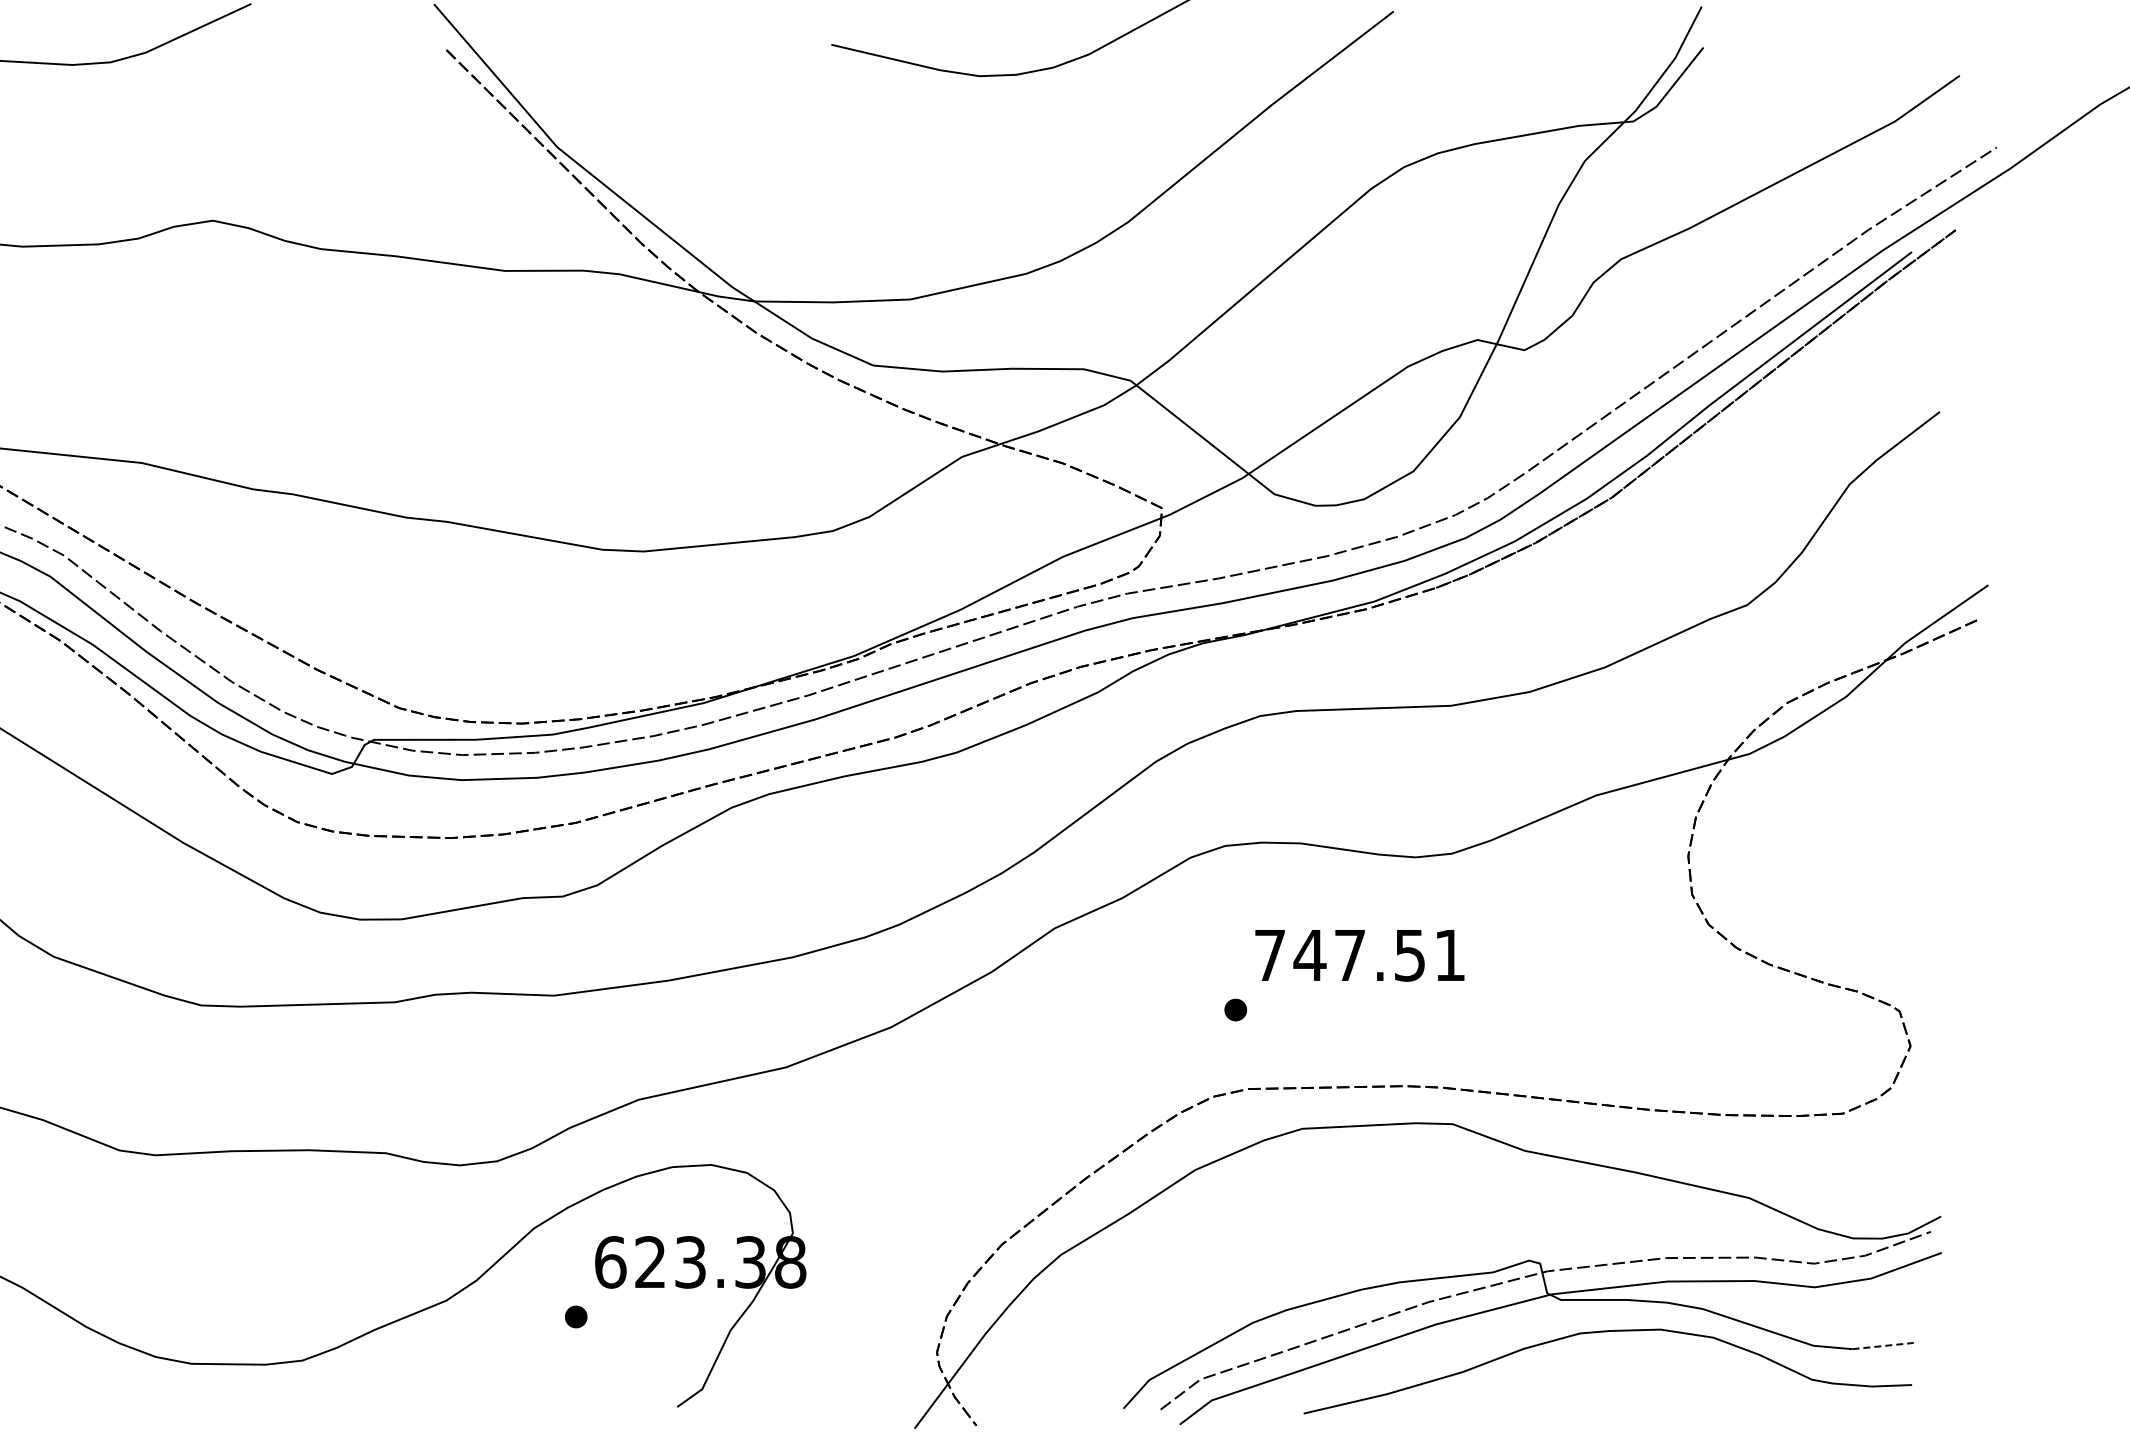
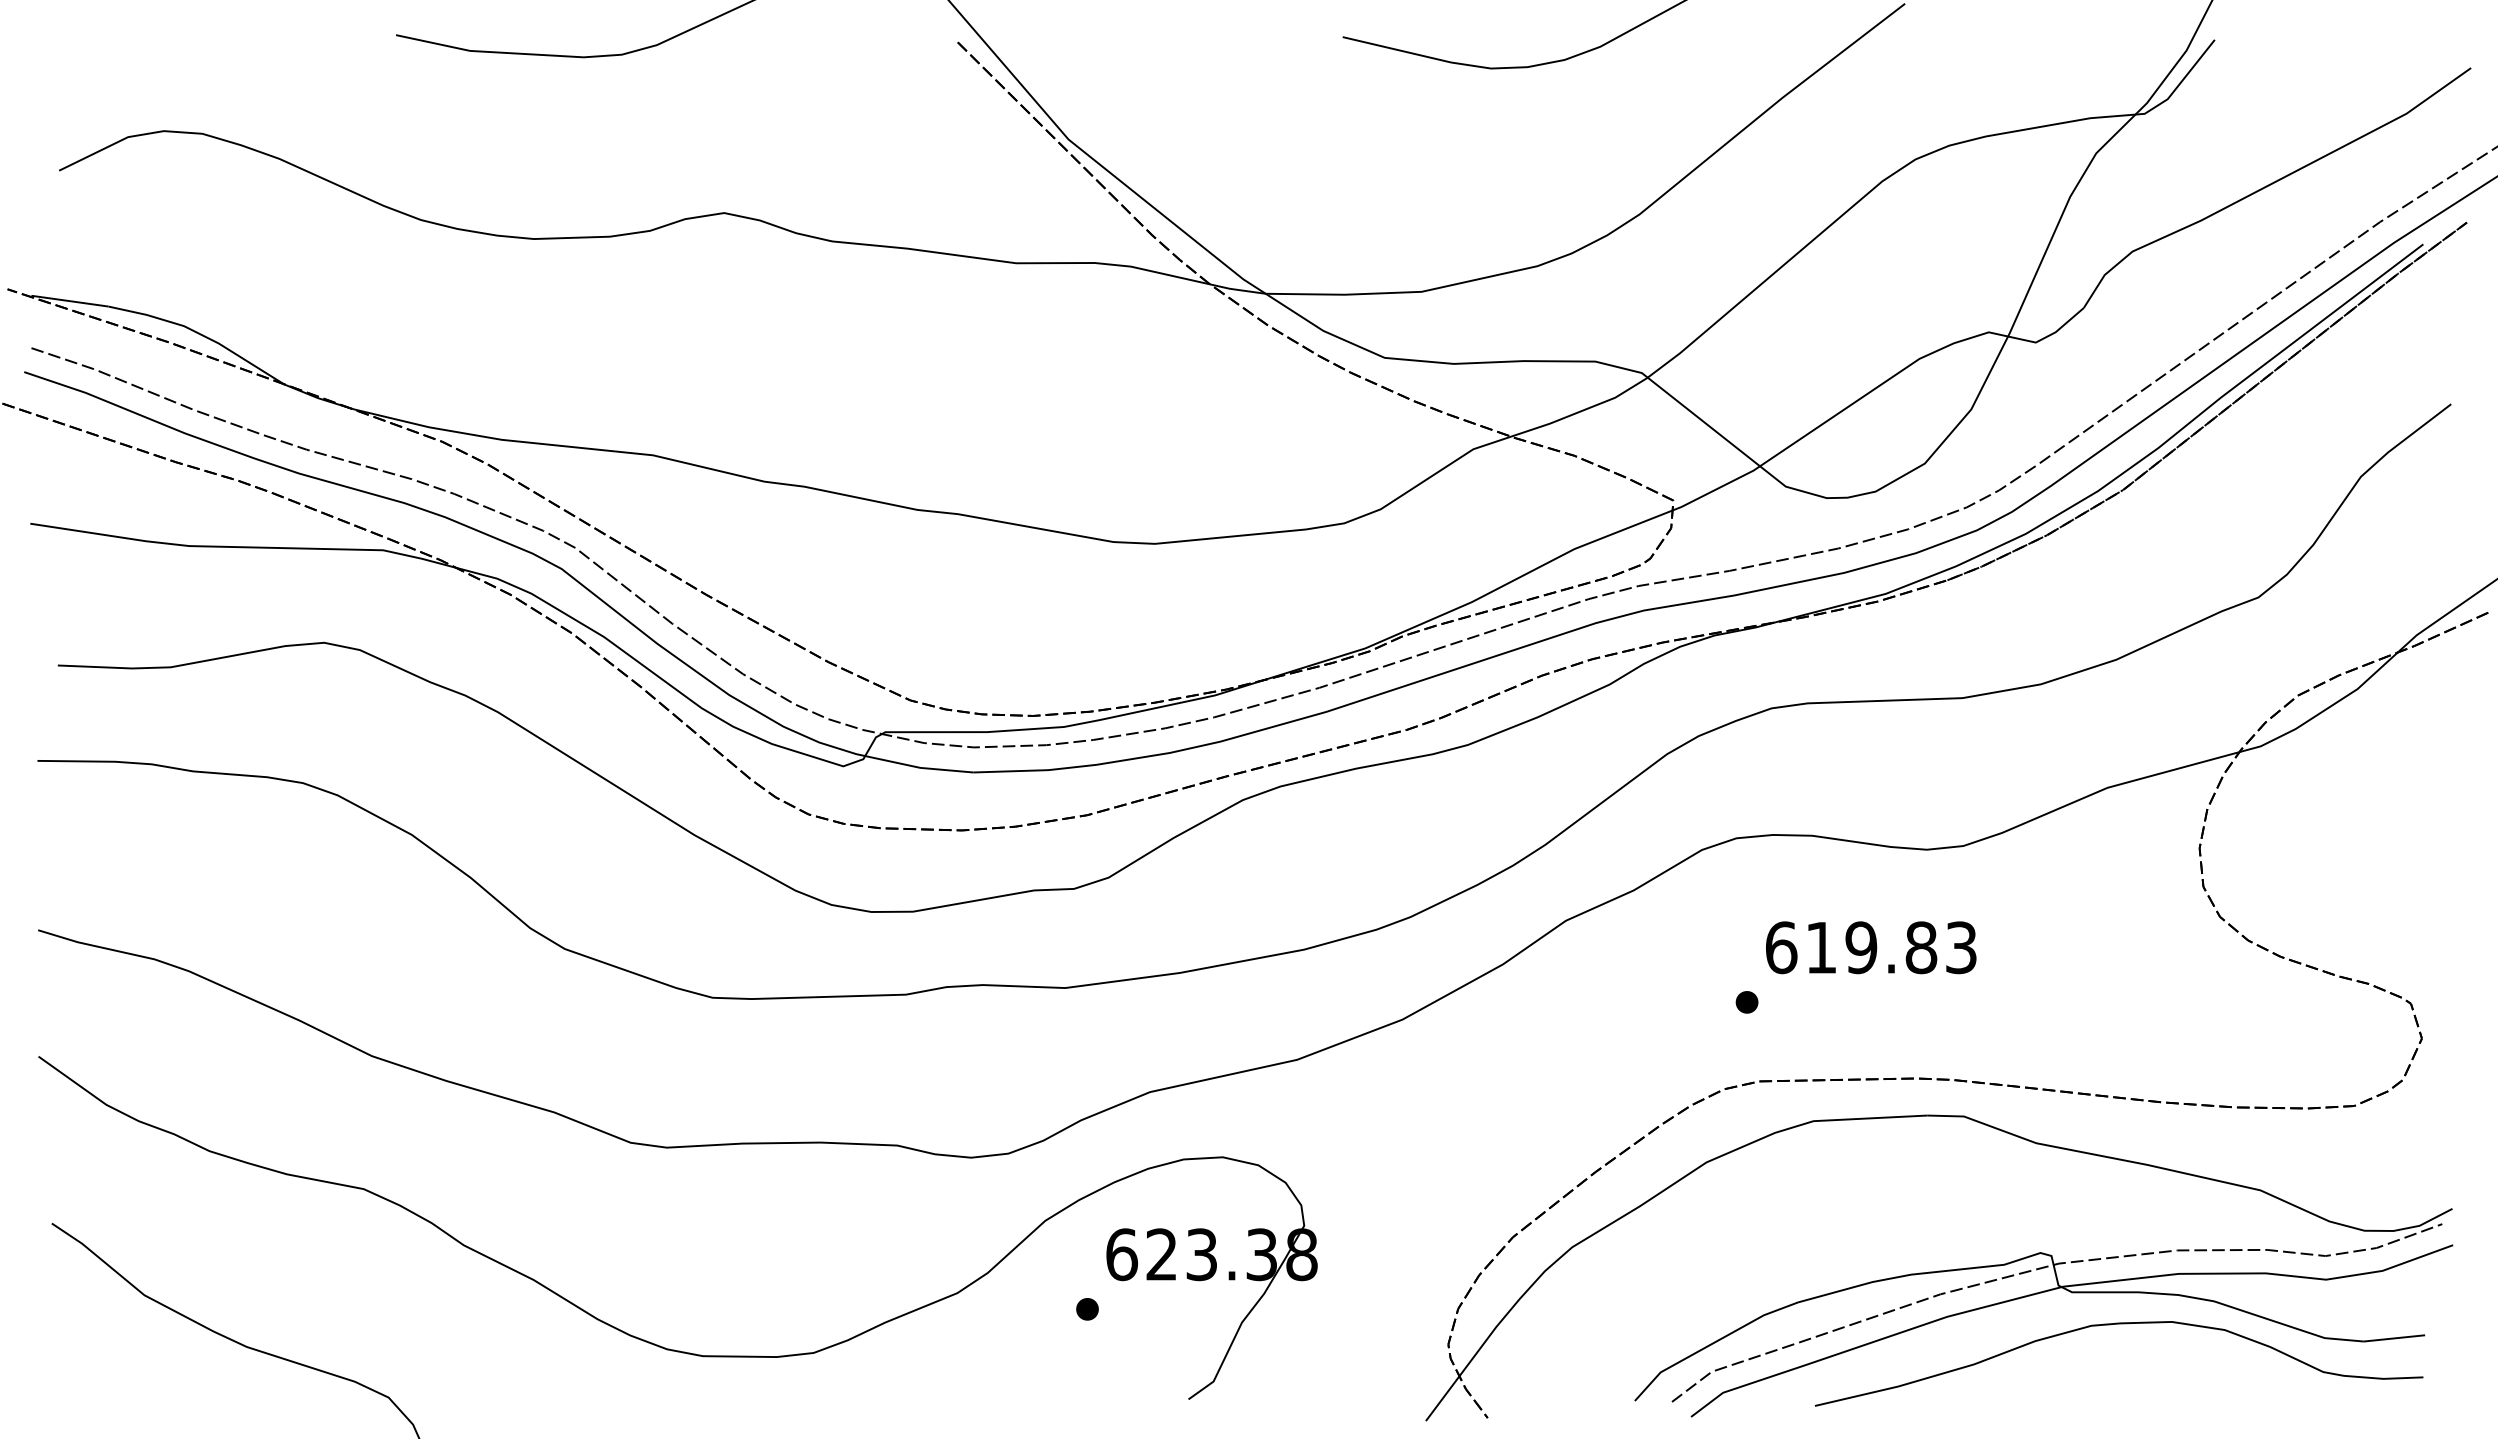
text: (1360, 955) -> (1871, 947), 747.51 -> 619.83
line: (1883, 1346) -> (2394, 1338), dashed -> solid

